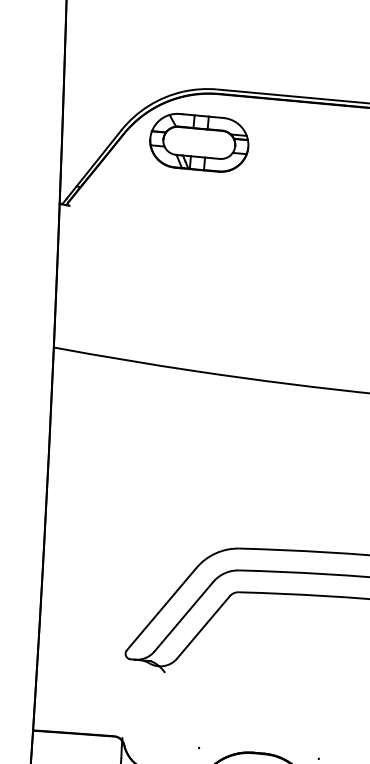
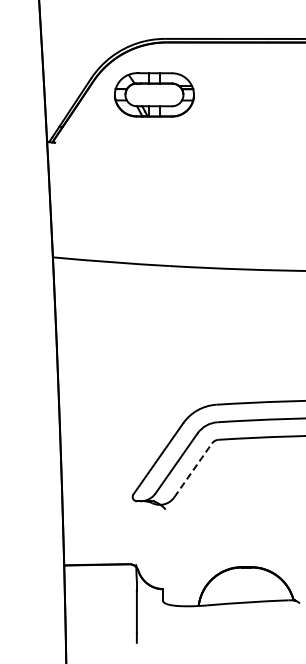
part: (199, 142) -> (154, 94), moved
line: (203, 627) -> (193, 470), solid -> dashed

